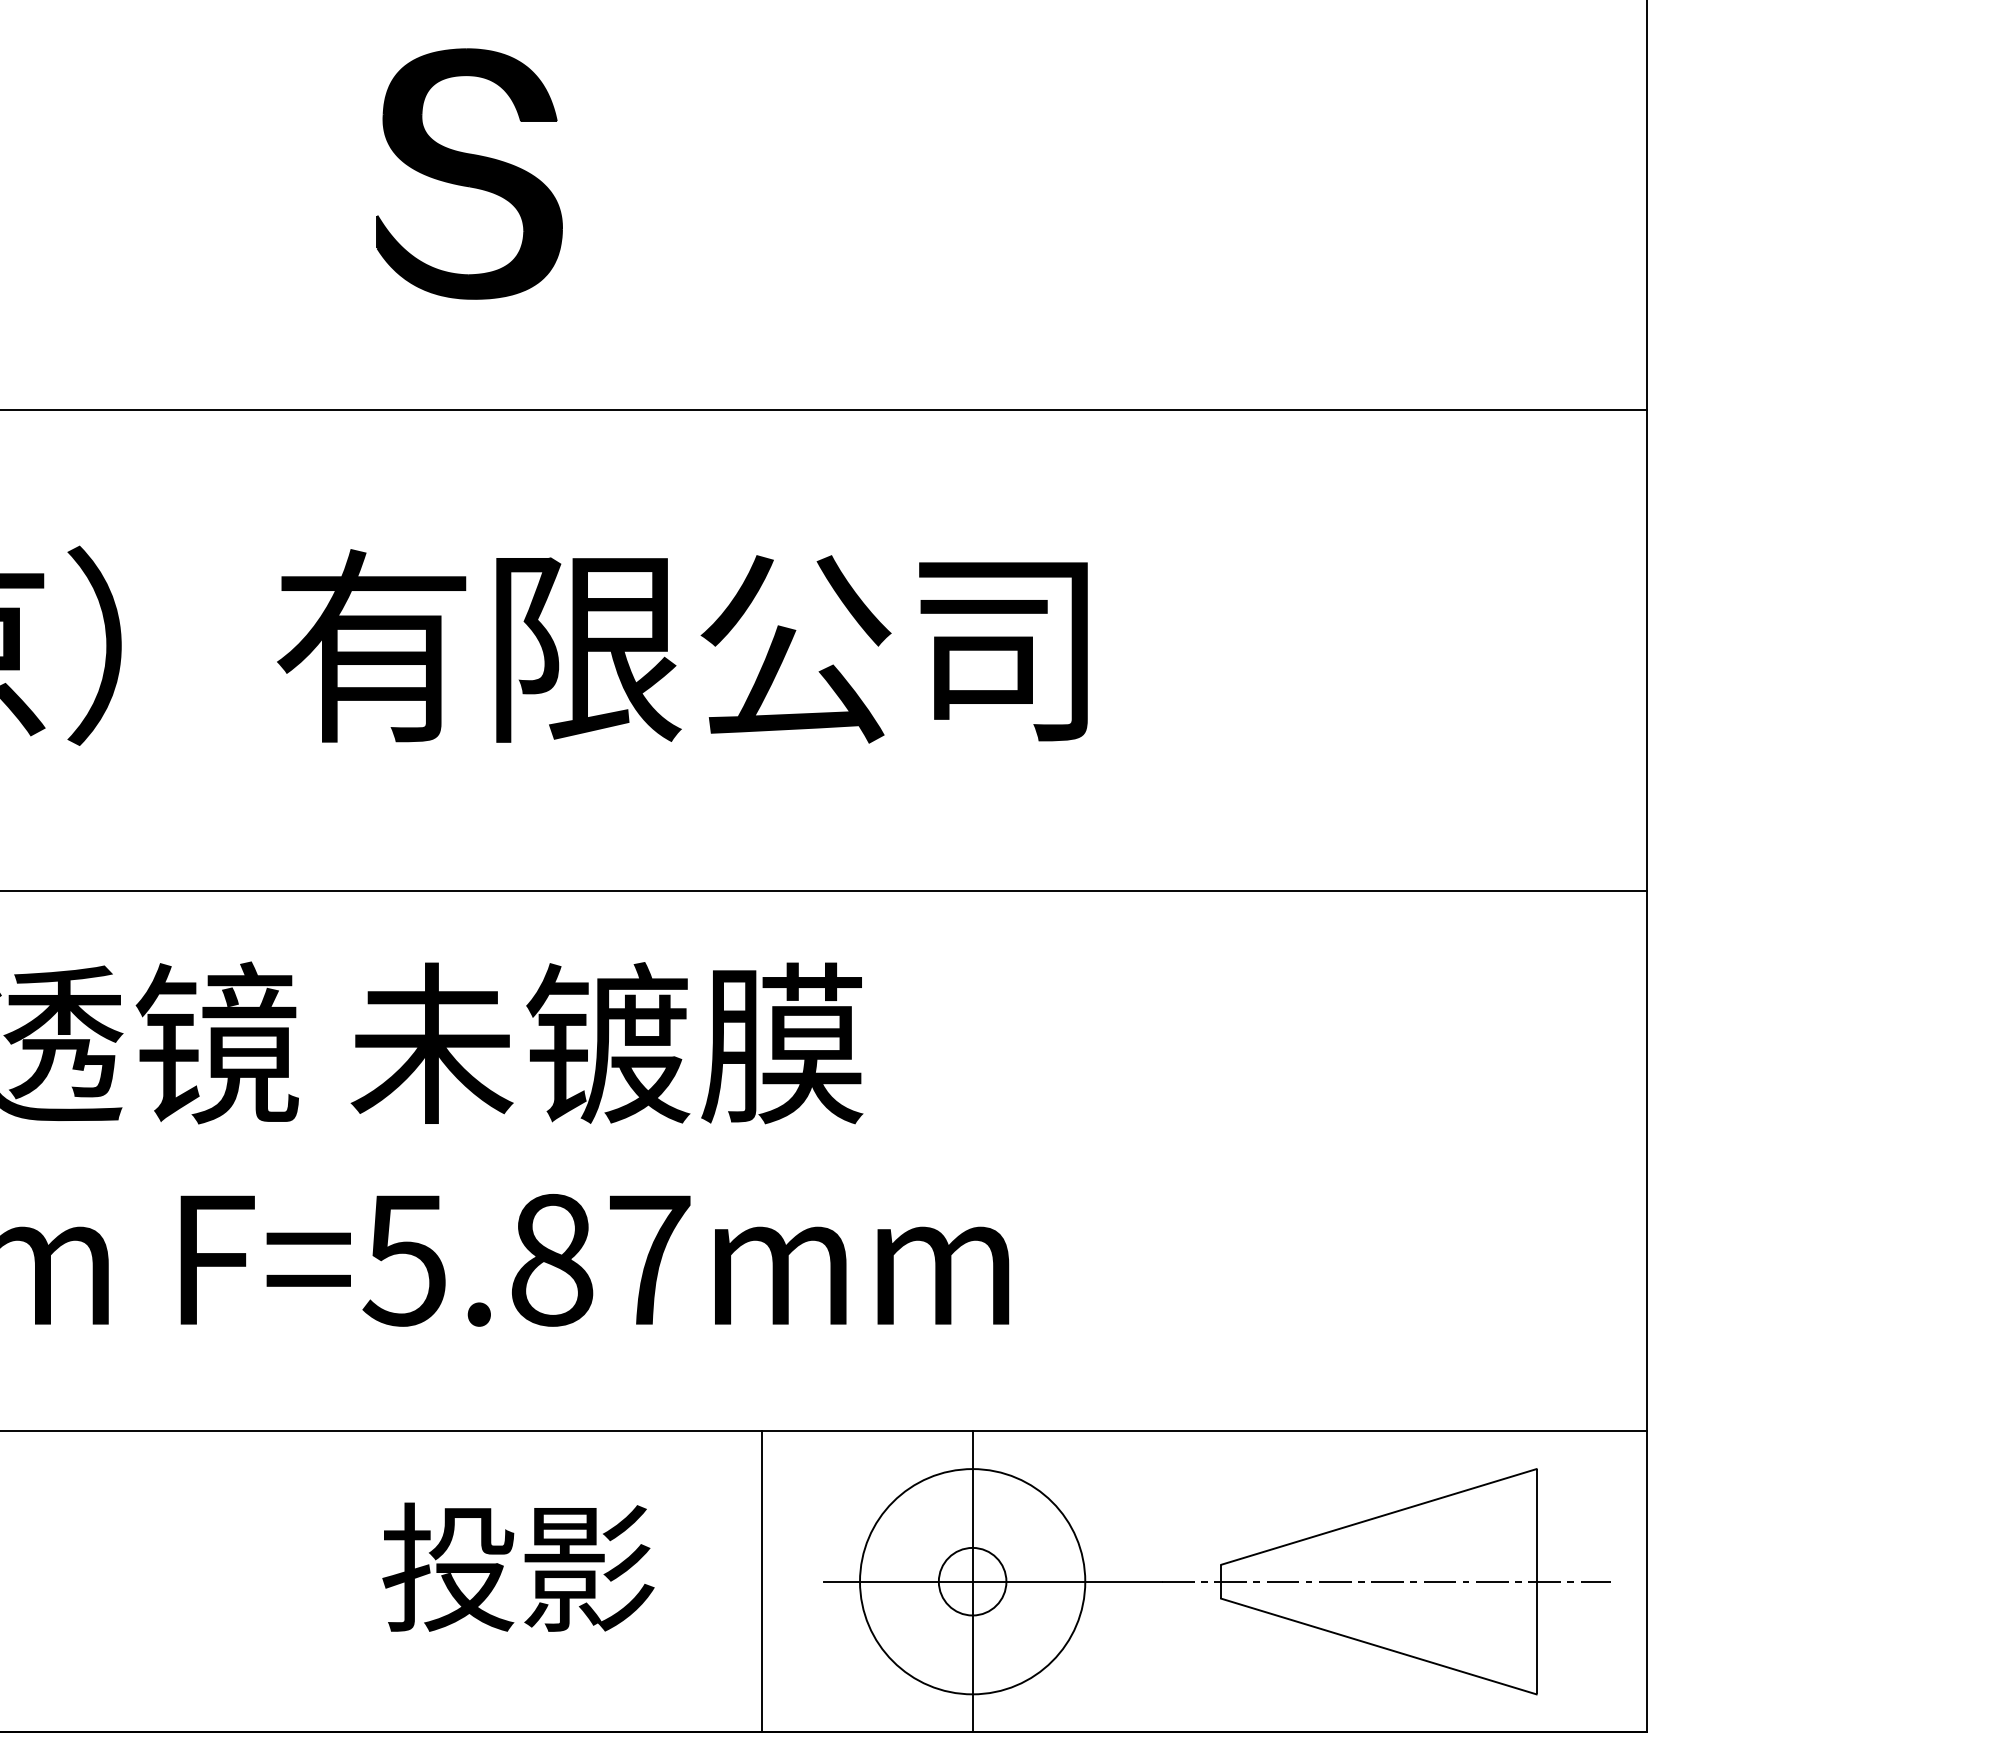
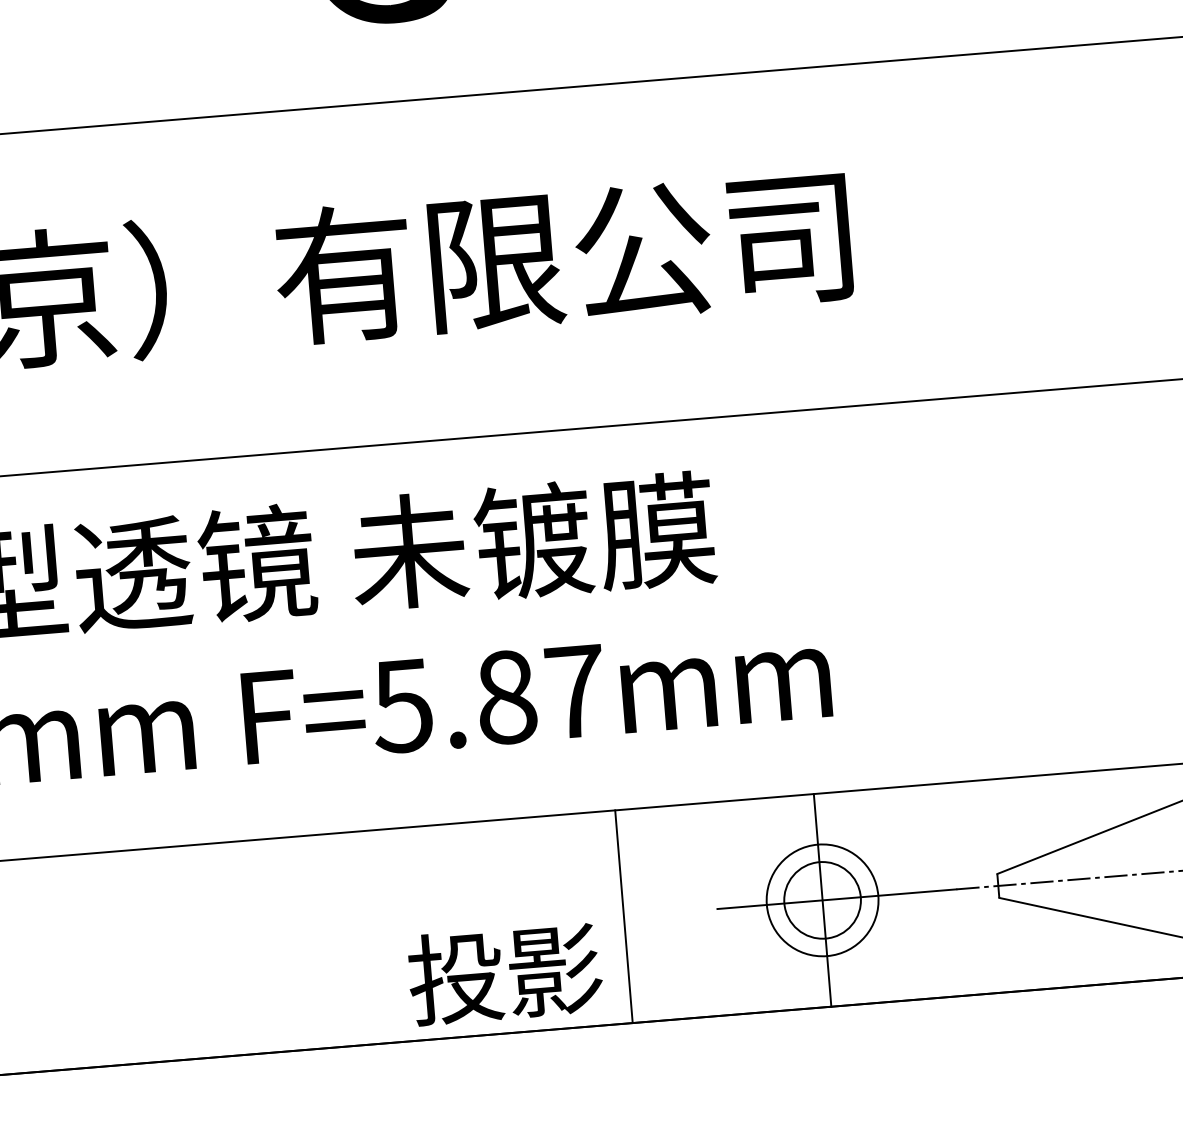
text: (518, 1566) -> (505, 973), moved
line: (761, 1581) -> (623, 916), moved
circle: (972, 1581) -> (822, 900), size x0.7
circle: (972, 1581) -> (822, 900), size x1.6

